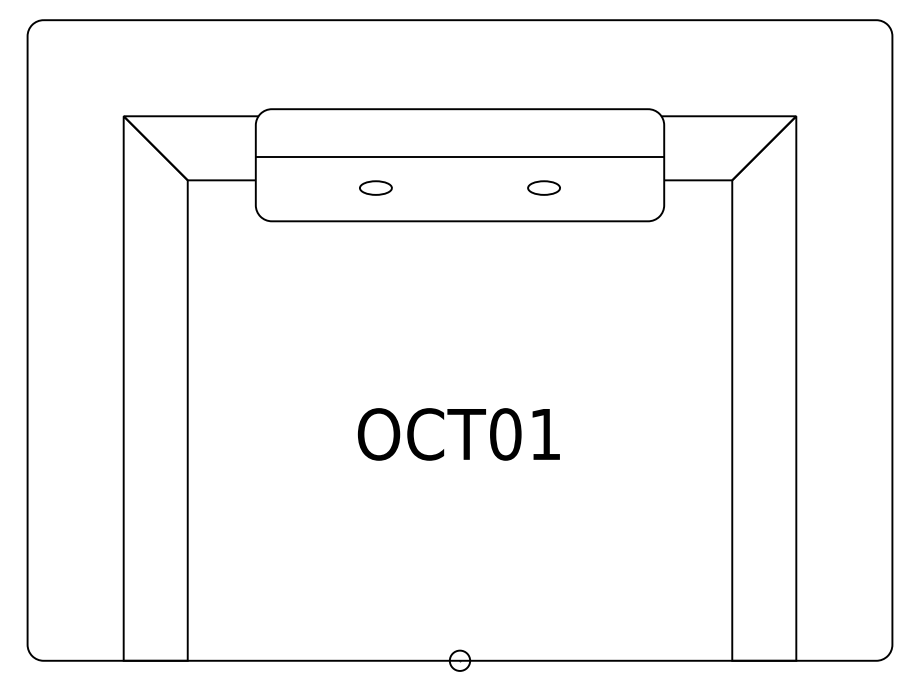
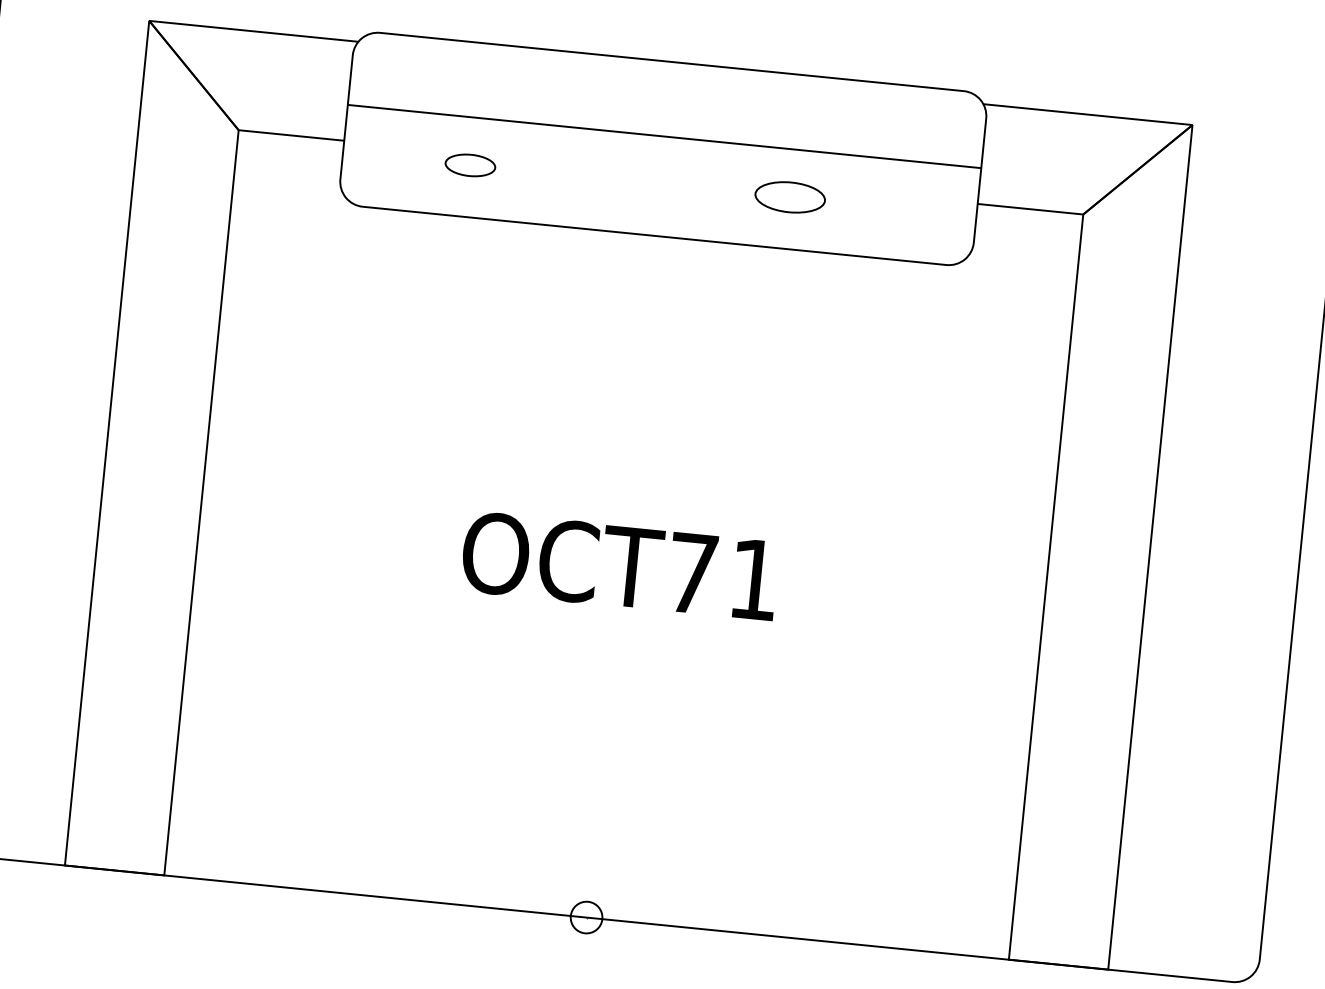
part: (375, 187) -> (469, 164), moved
part: (543, 187) -> (789, 196), size x1.4
text: (505, 434) -> (692, 573), OCT01 -> OCT71

